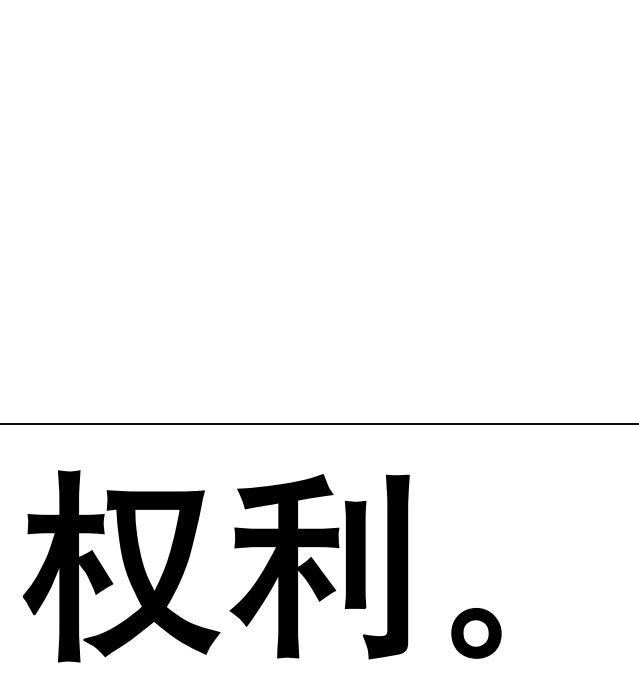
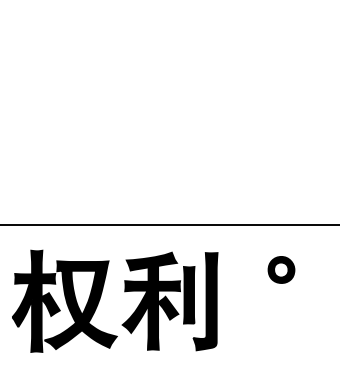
part: (476, 632) -> (281, 269), moved

